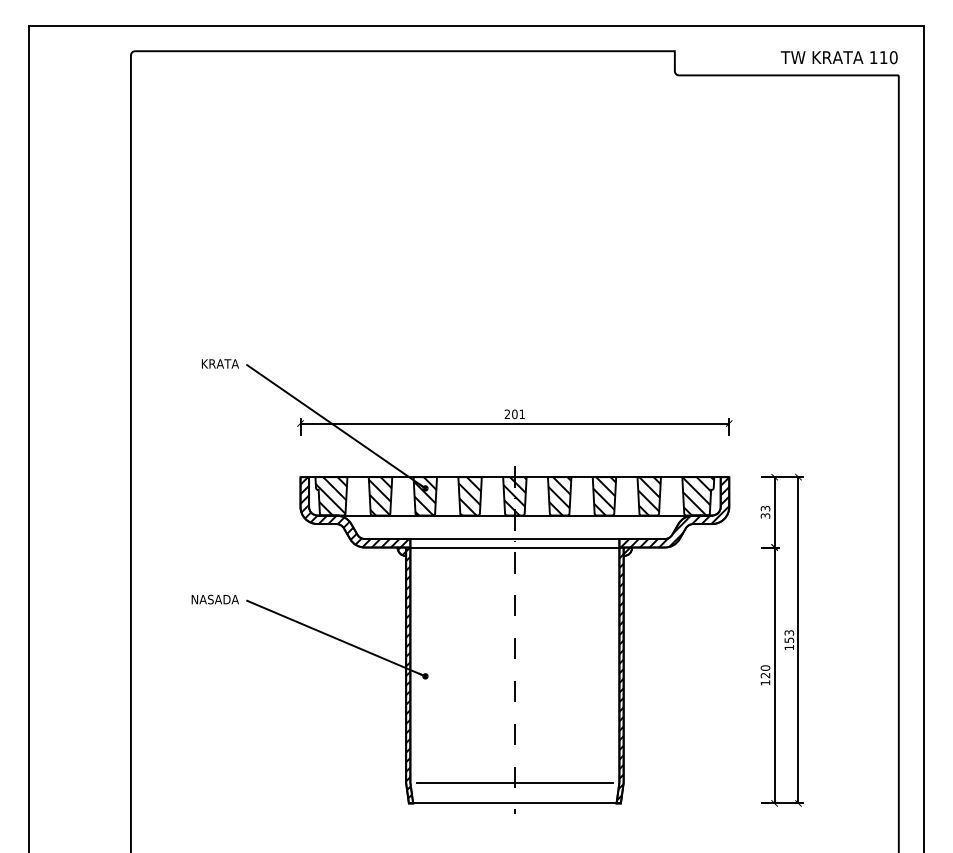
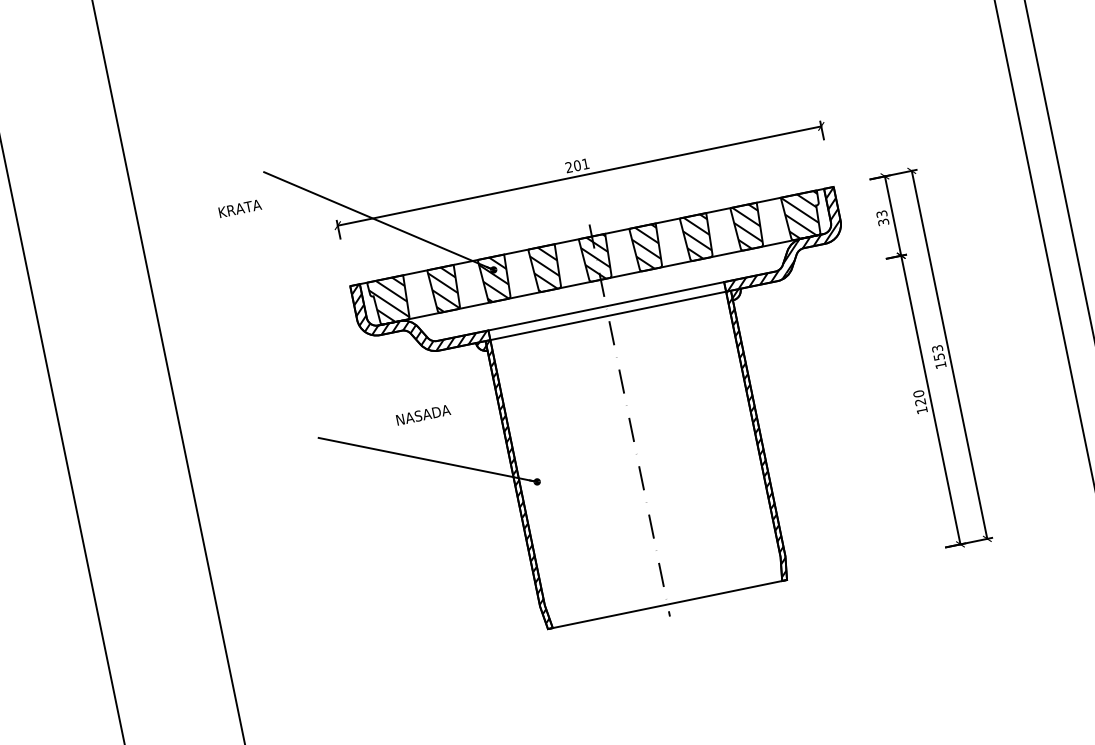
text: (219, 363) -> (239, 208), moved
text: (214, 599) -> (422, 415), moved
line: (514, 782) -> (662, 580), removed

